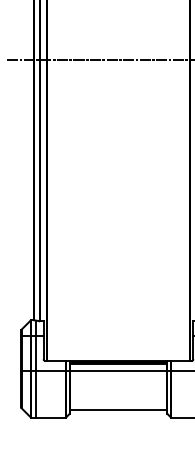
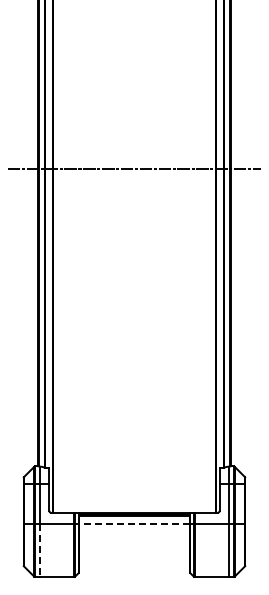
line: (118, 370) -> (134, 523), solid -> dashed
line: (35, 394) -> (40, 550), solid -> dashed
line: (118, 410) -> (134, 568), removed

